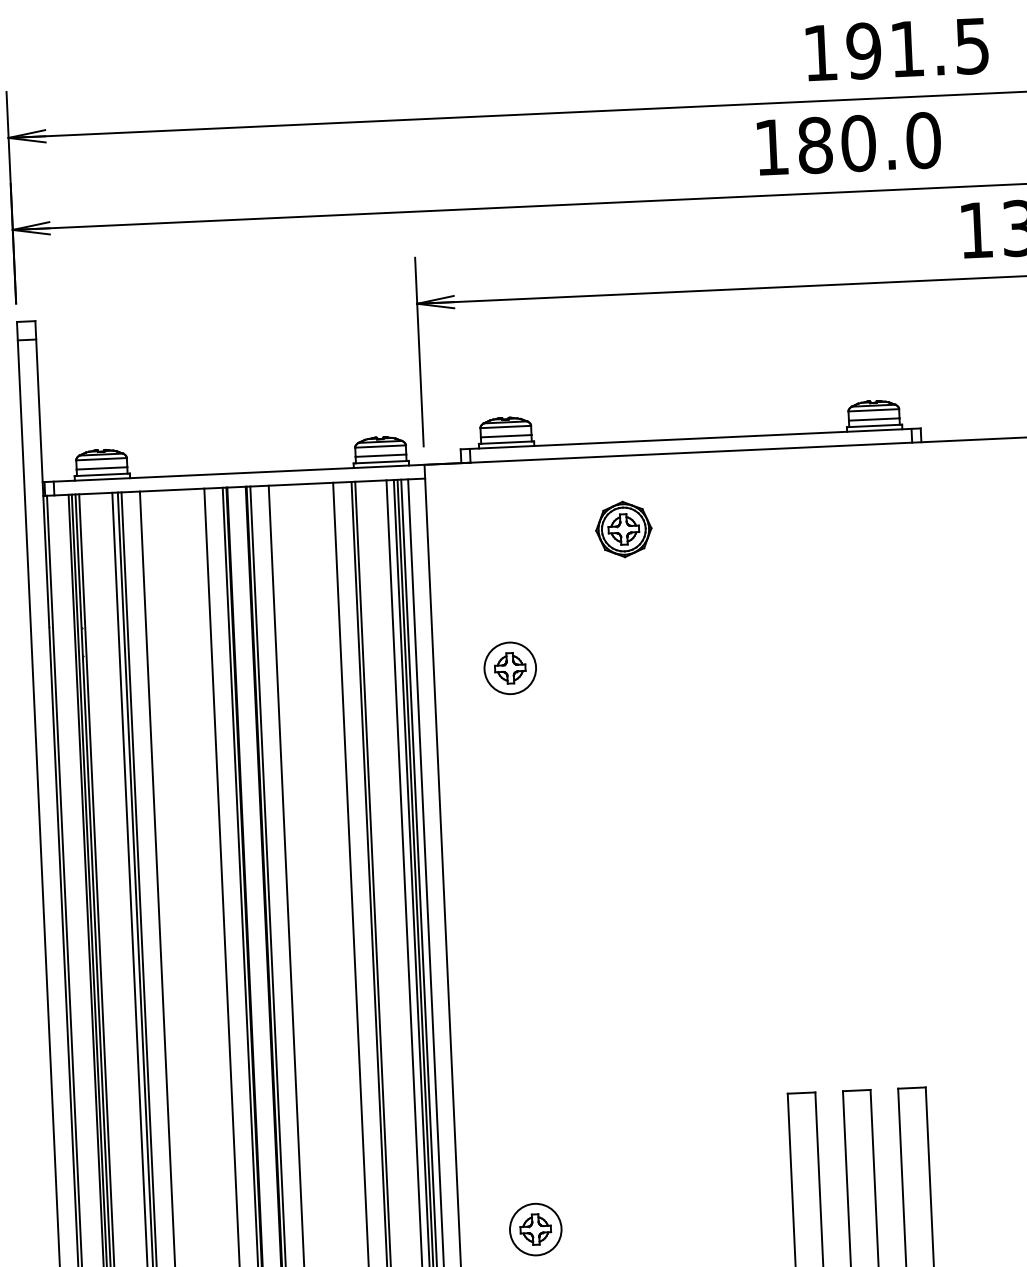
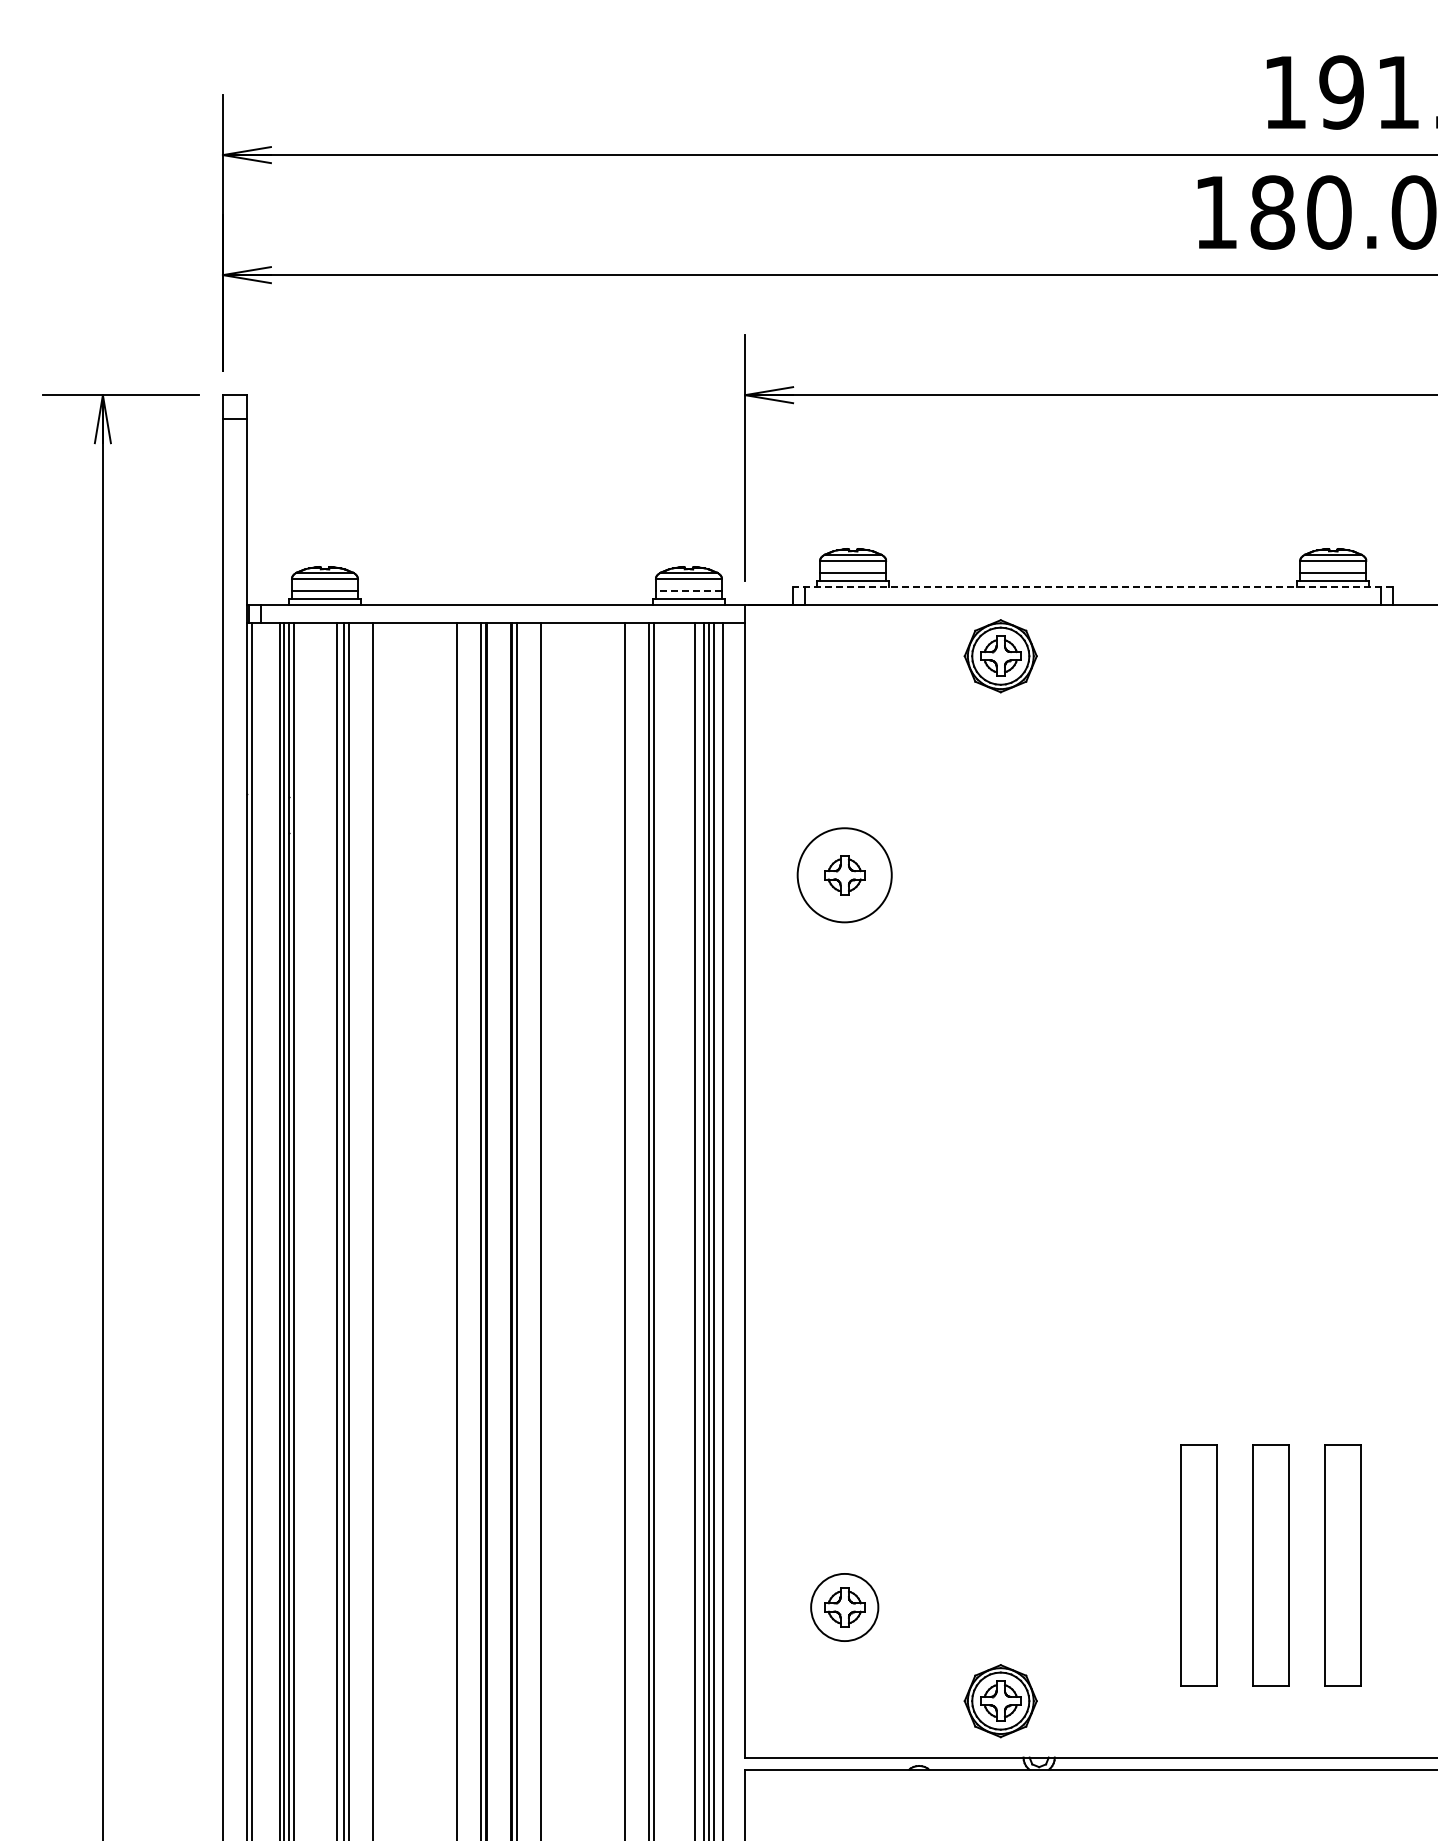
line: (690, 439) -> (1092, 587), solid -> dashed
line: (380, 455) -> (688, 590), solid -> dashed
part: (623, 529) -> (1000, 656), moved
circle: (510, 667) -> (844, 874), size x1.4

